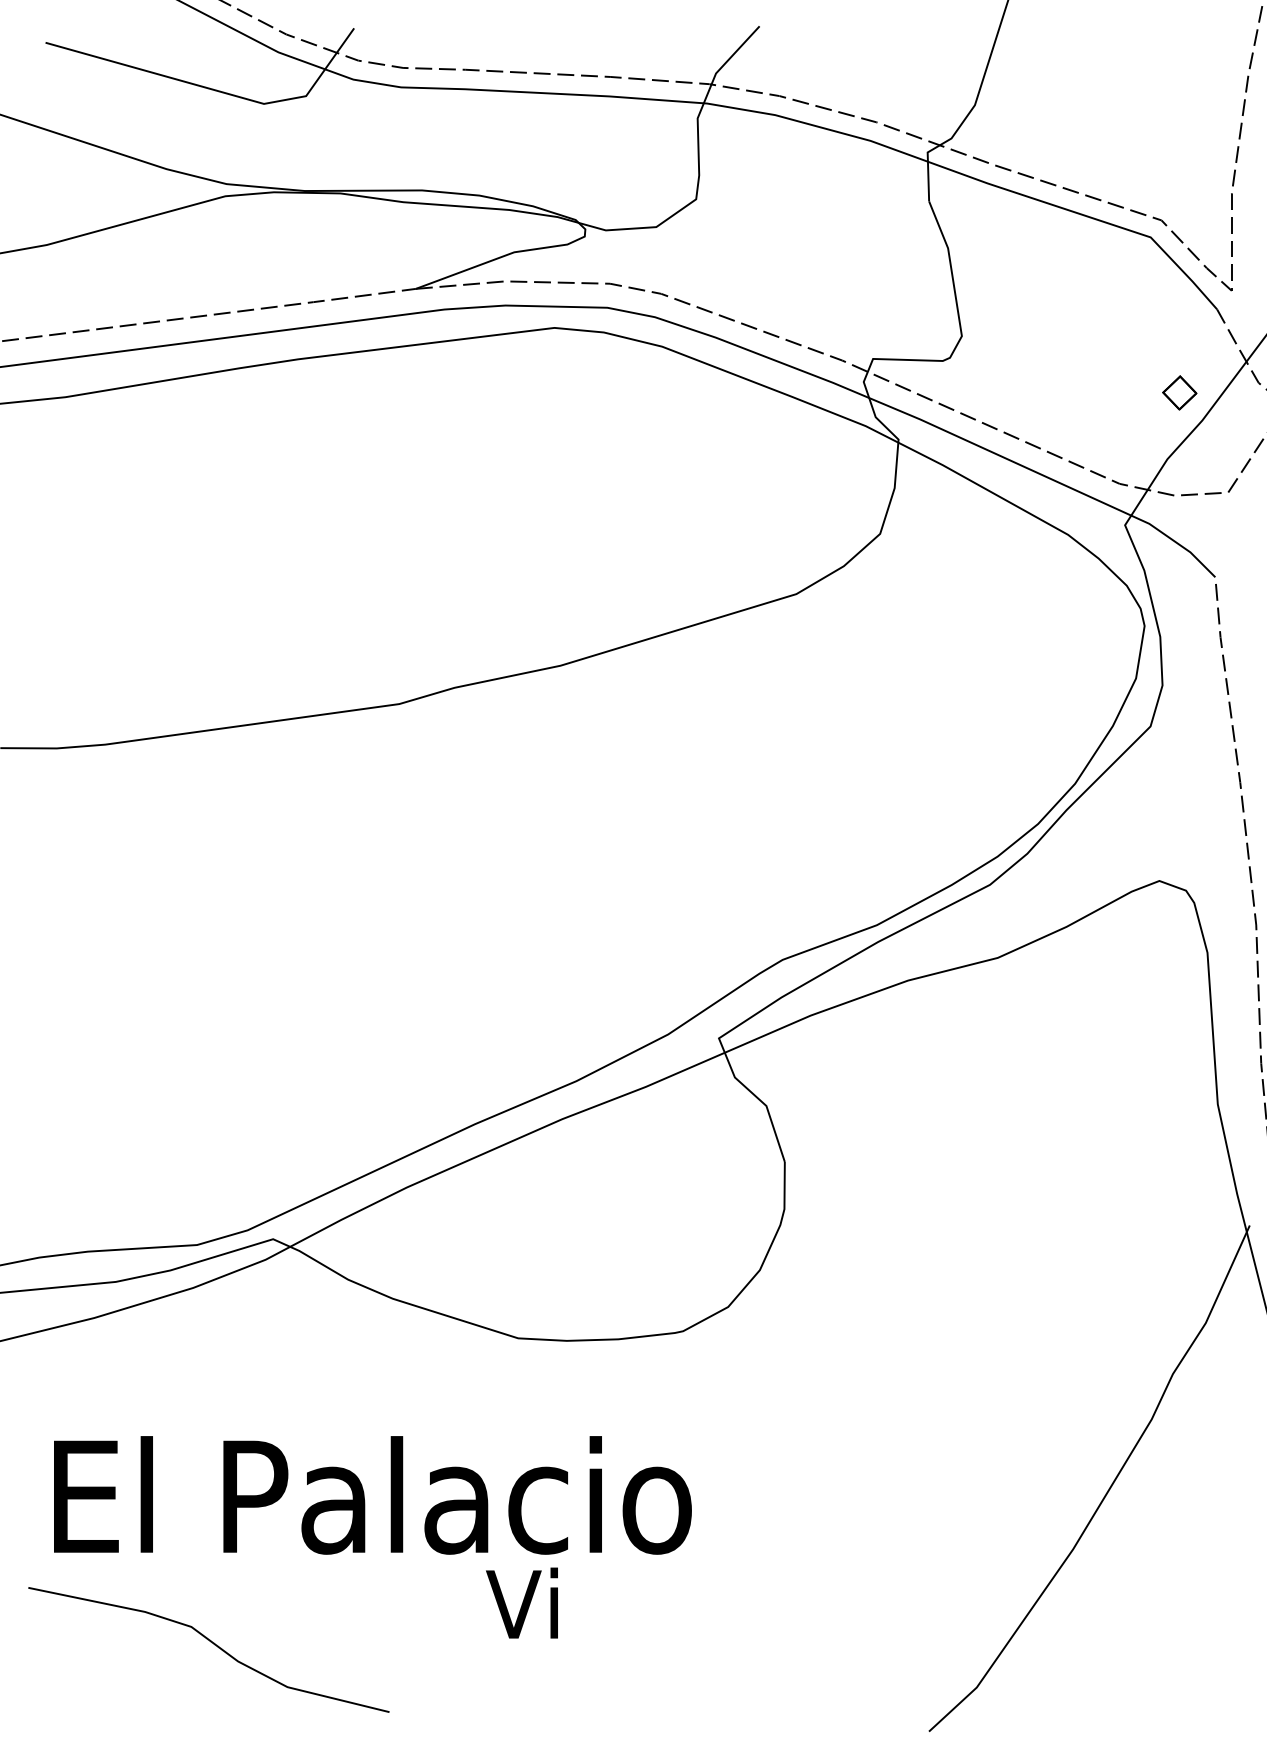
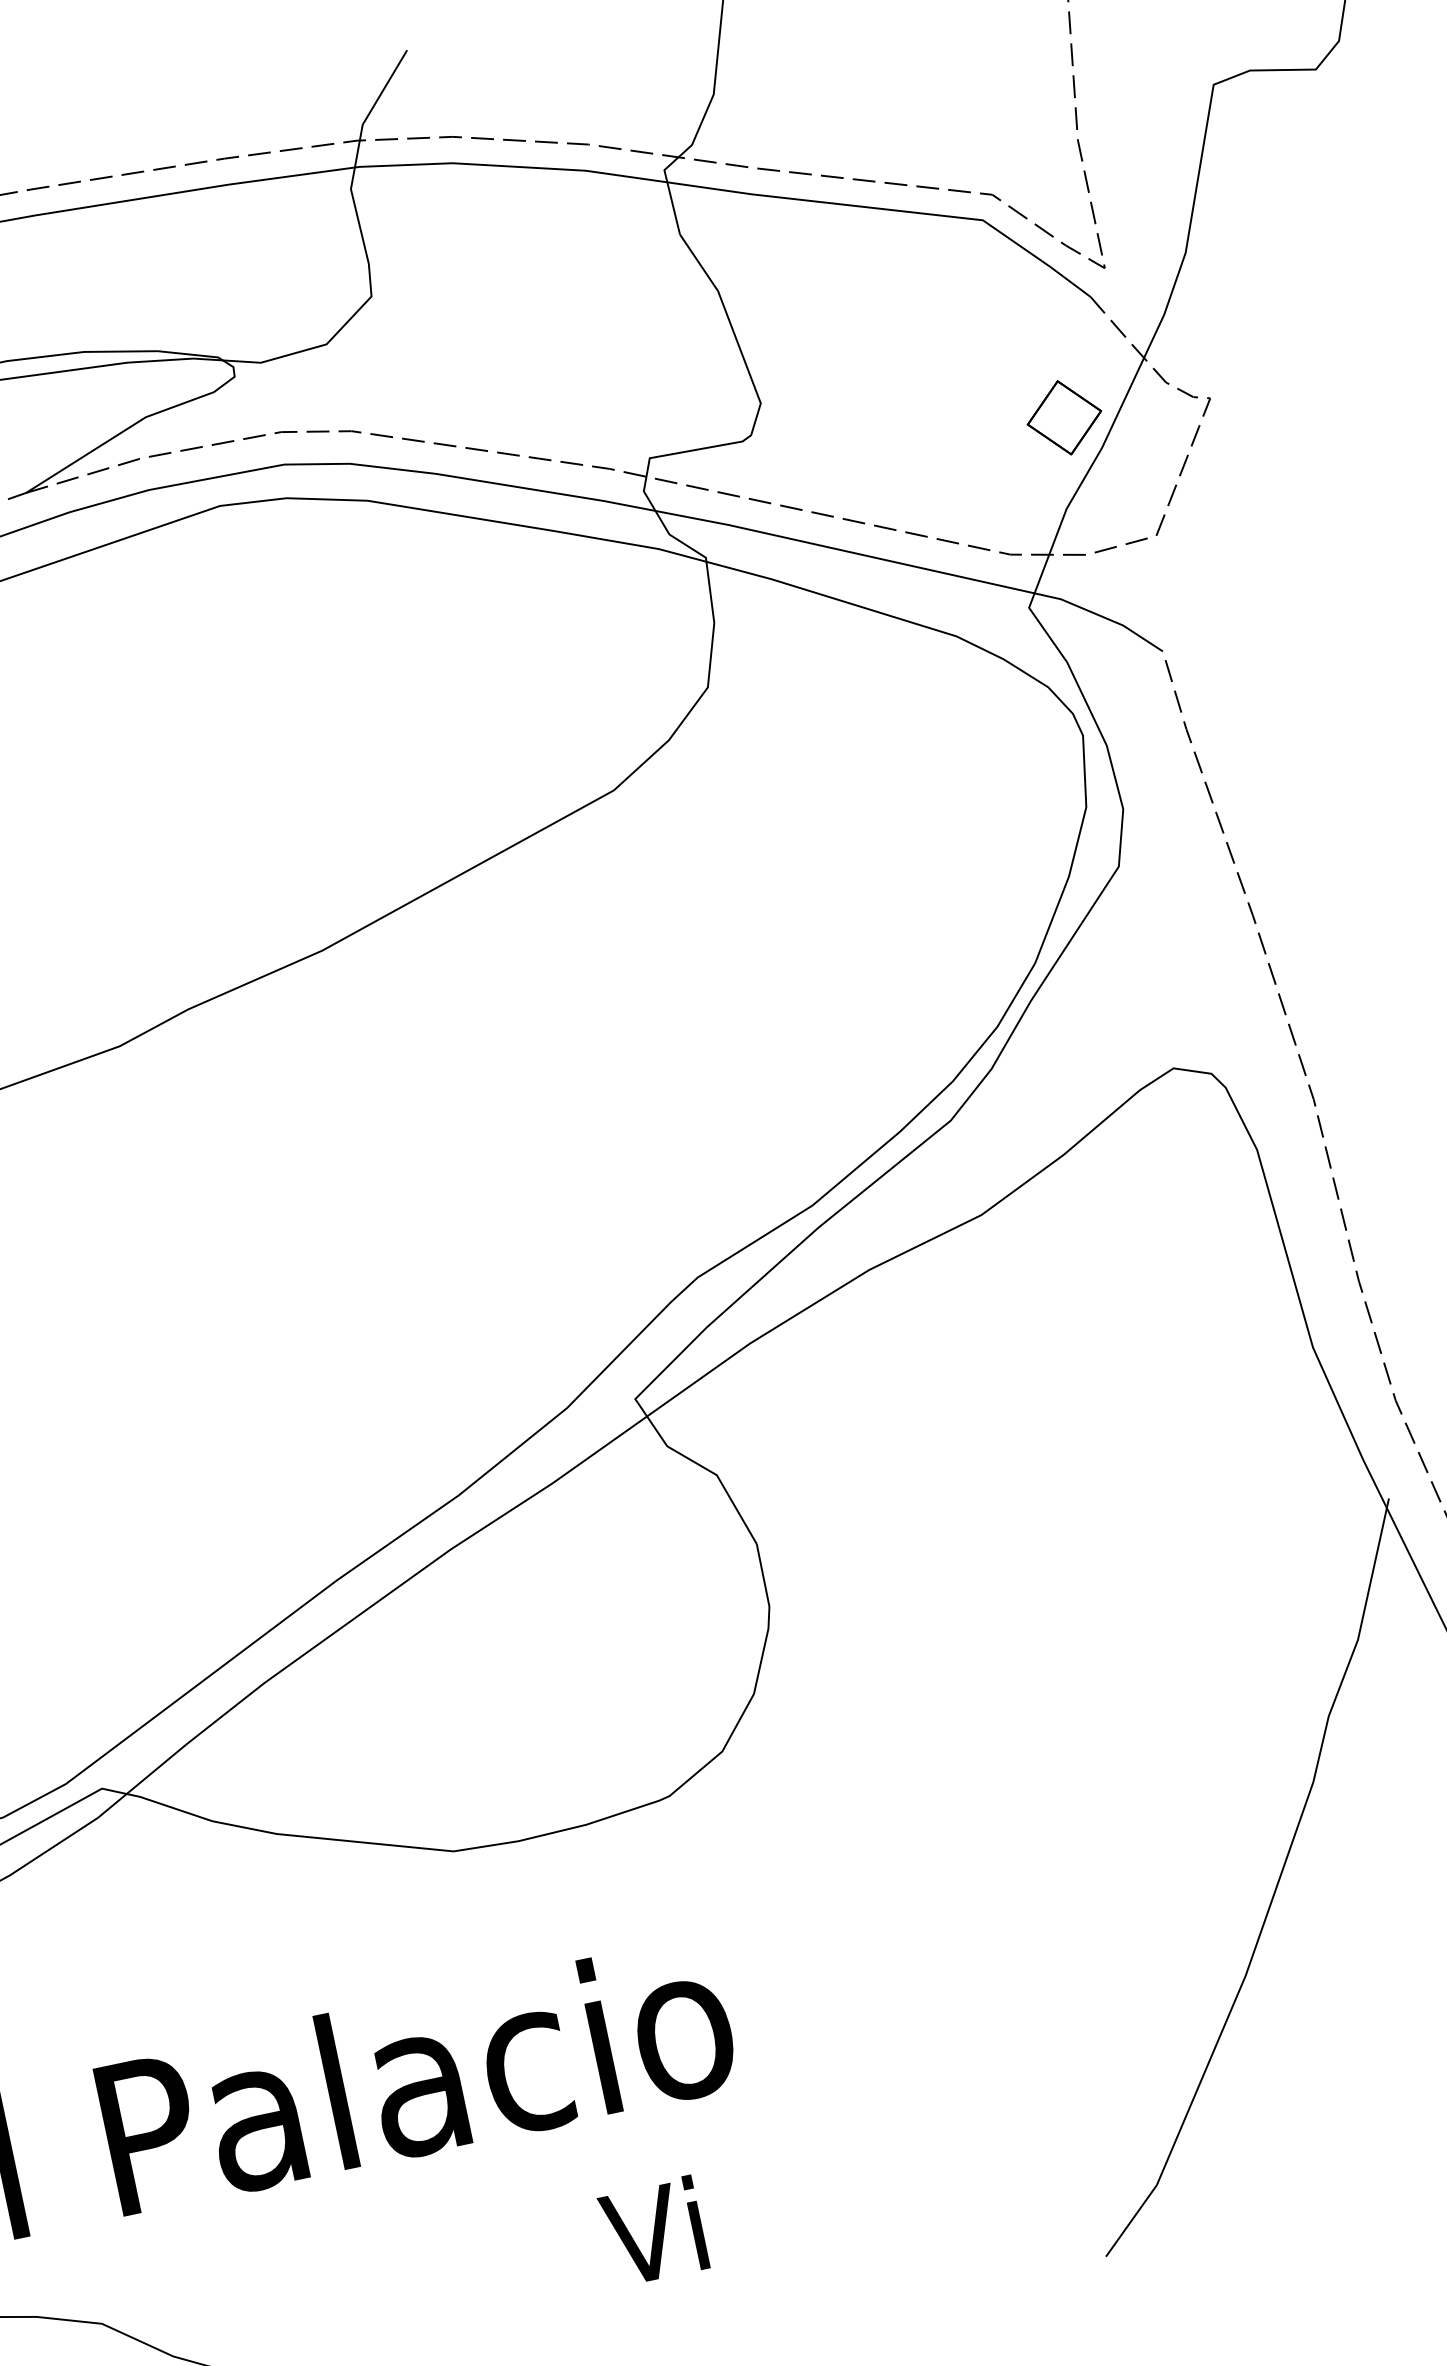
part: (1179, 392) -> (1064, 417), size x1.67
text: (521, 1602) -> (652, 2230), moved

